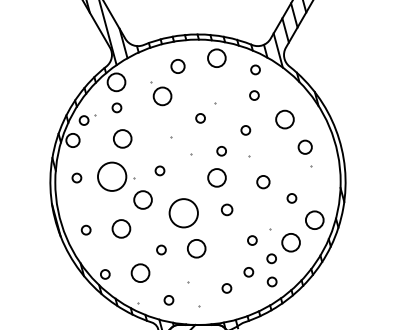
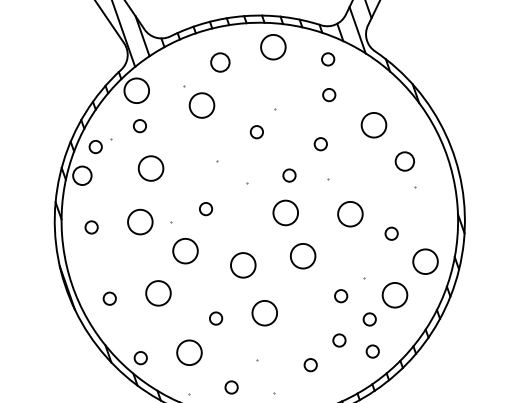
circle: (112, 176) -> (140, 221), size x0.62
circle: (263, 181) -> (350, 213), size x1.43
circle: (226, 209) -> (302, 255), size x1.67
circle: (183, 213) -> (242, 265), size x0.62

